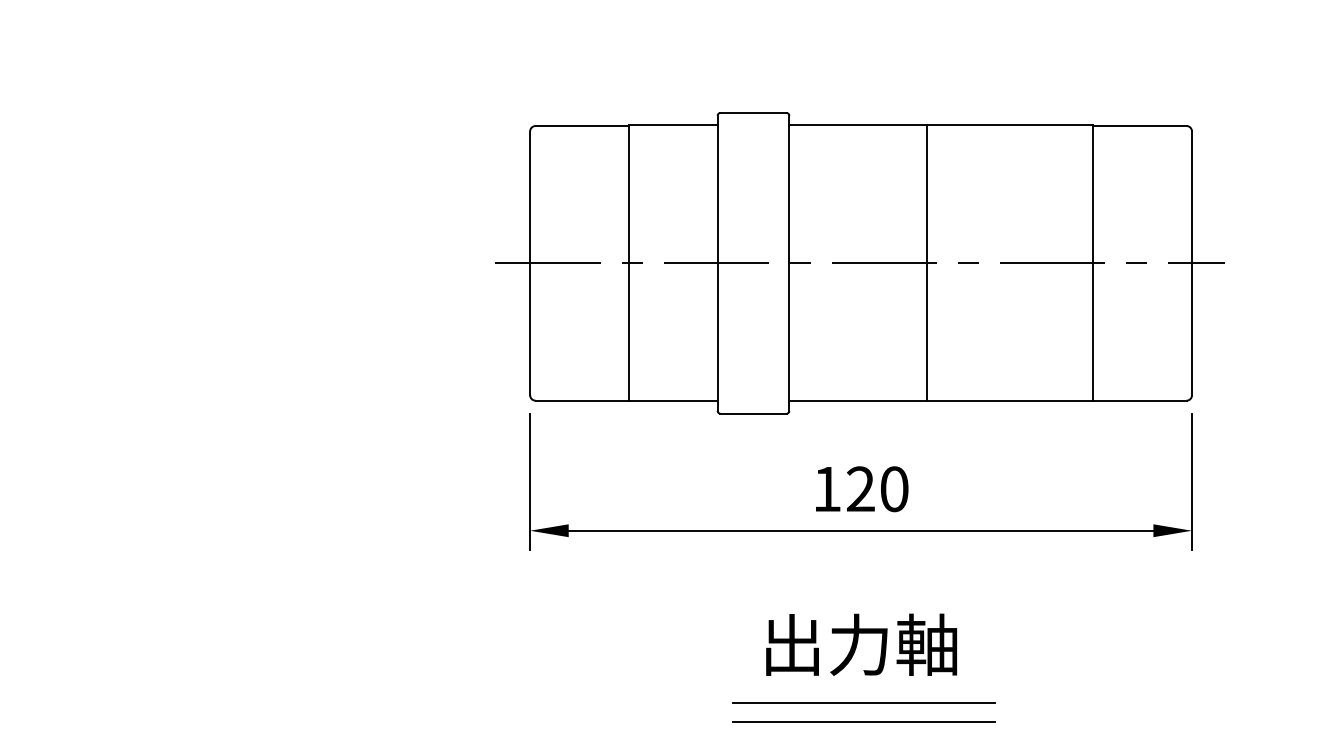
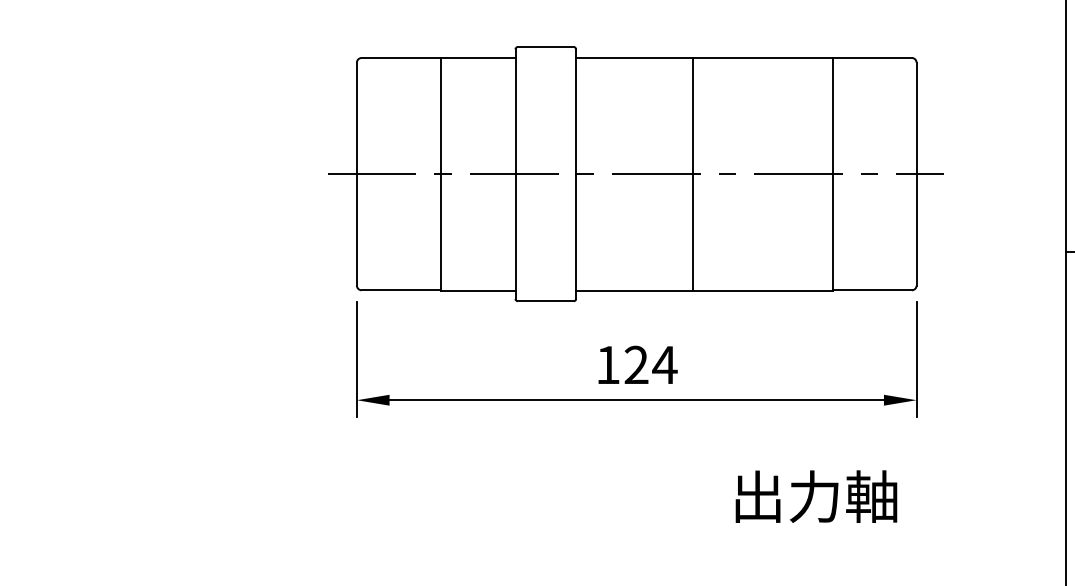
text: (894, 489) -> (665, 365), 120 -> 124
text: (861, 644) -> (816, 496), moved
line: (863, 703) -> (638, 546), removed
line: (863, 722) -> (638, 562), removed

